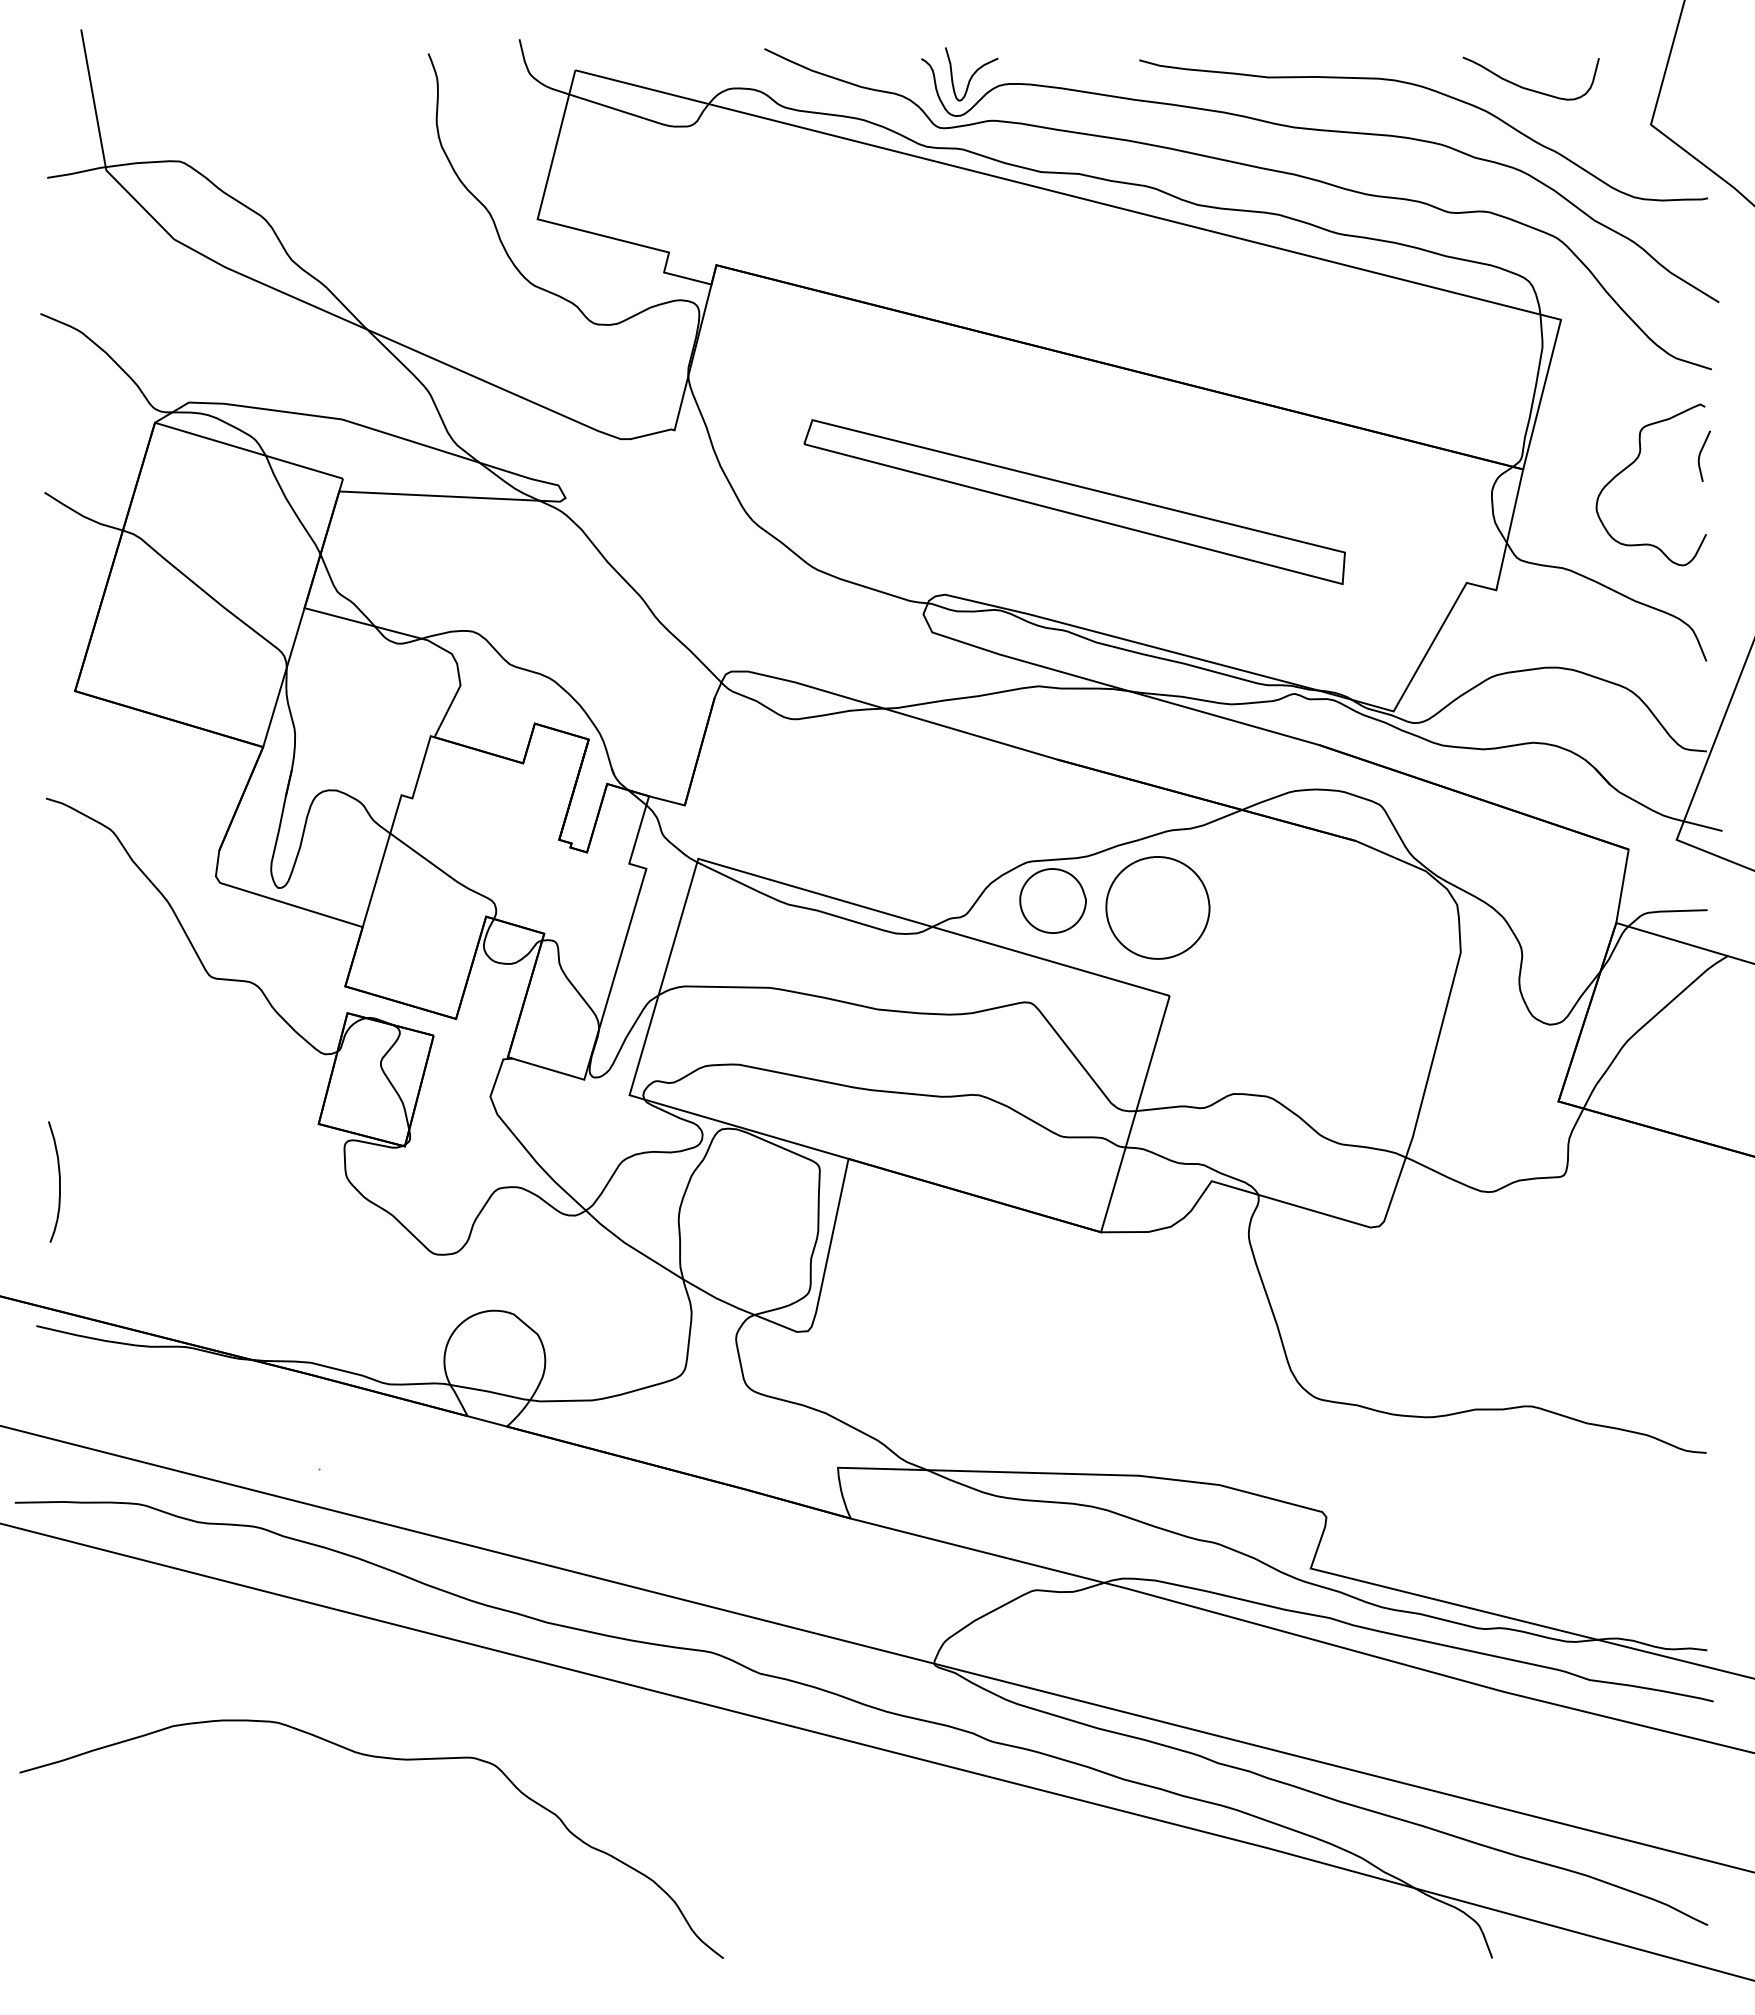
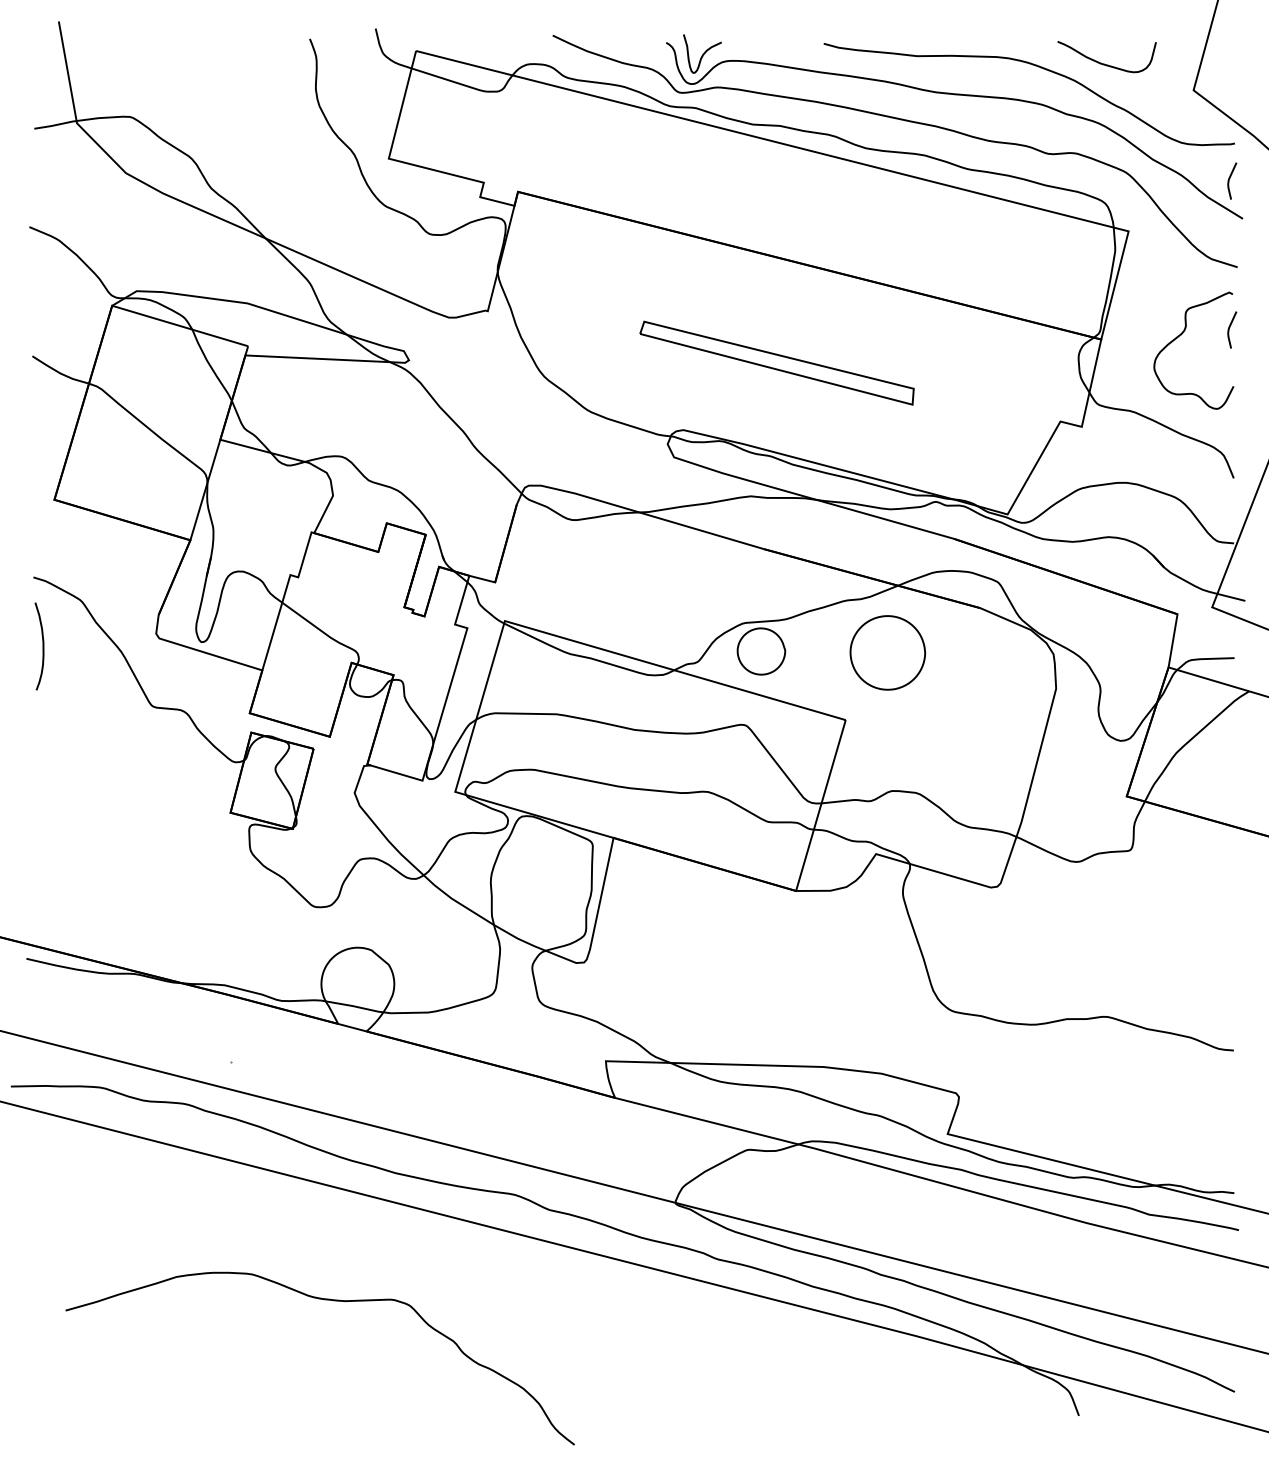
curve: (1700, 249) -> (1229, 180), added
part: (1074, 502) -> (776, 363), size x0.7
part: (1157, 907) -> (887, 652), moved
curve: (59, 1181) -> (43, 646), moved
curve: (380, 1758) -> (326, 1300), moved

